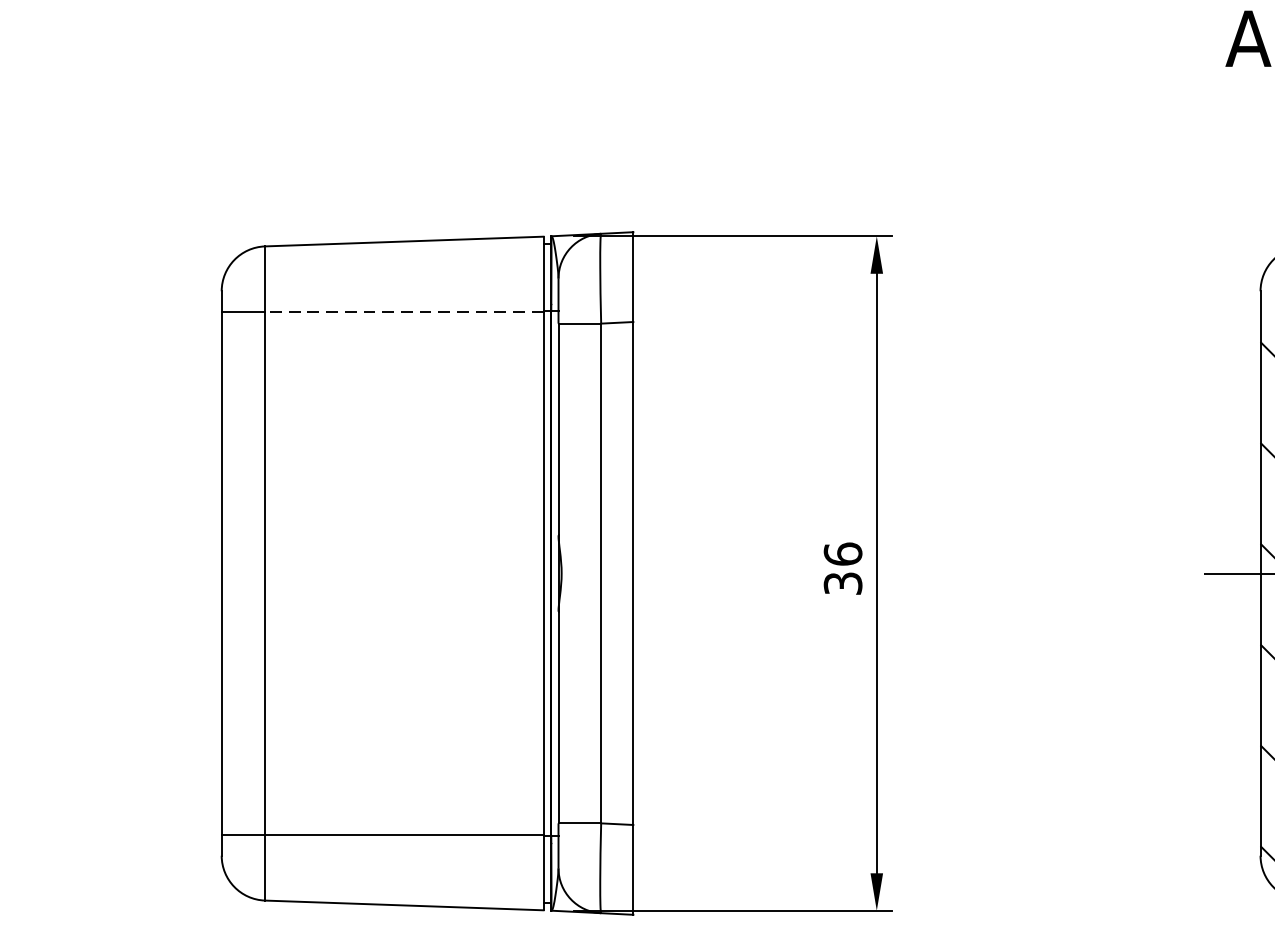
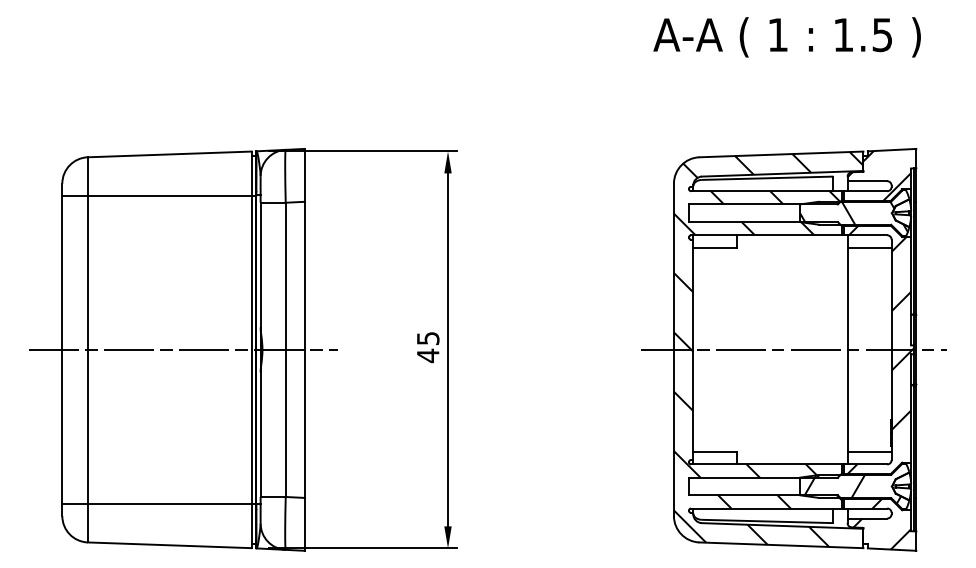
line: (403, 311) -> (169, 195), dashed -> solid
text: (841, 569) -> (427, 347), 36 -> 45
line: (427, 572) -> (183, 349), added

